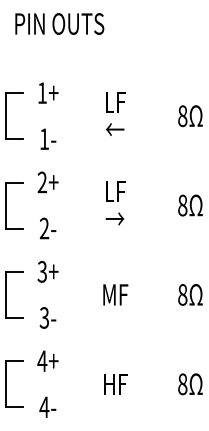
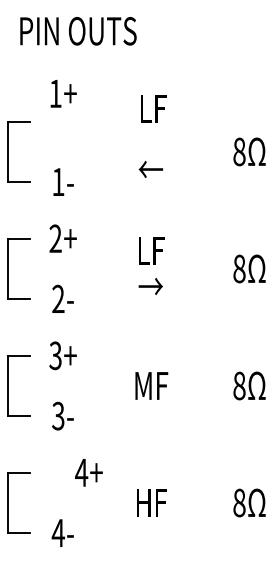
text: (48, 92) -> (63, 93), moved
text: (115, 102) -> (153, 108), moved
text: (47, 361) -> (88, 472), moved

